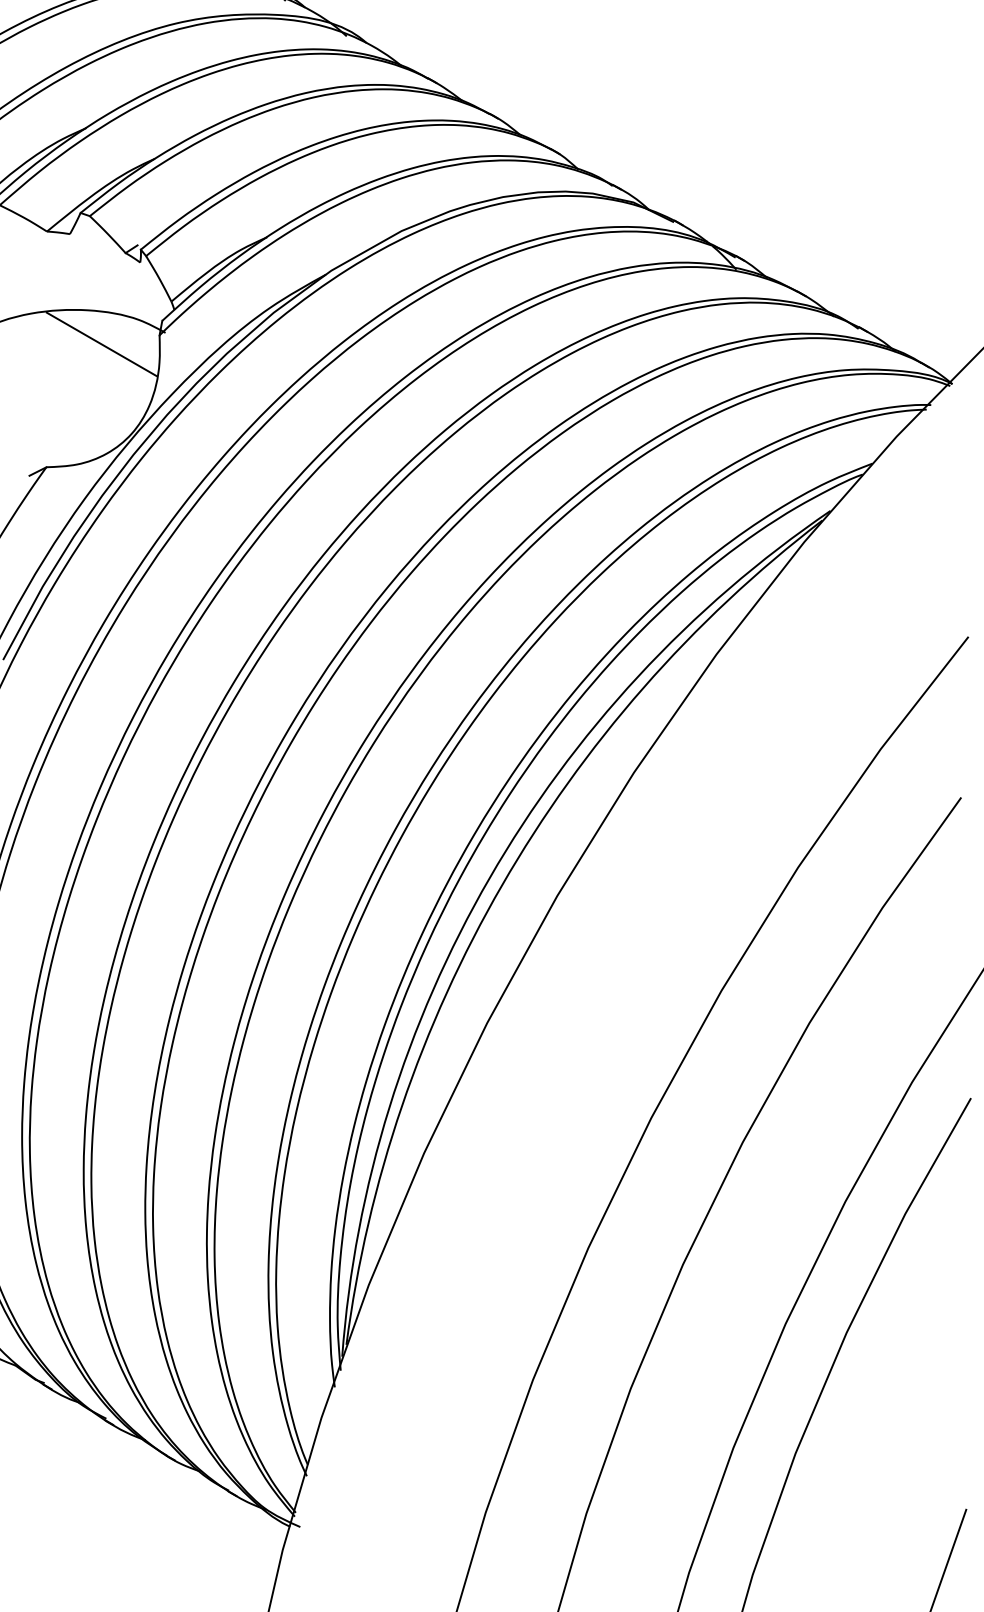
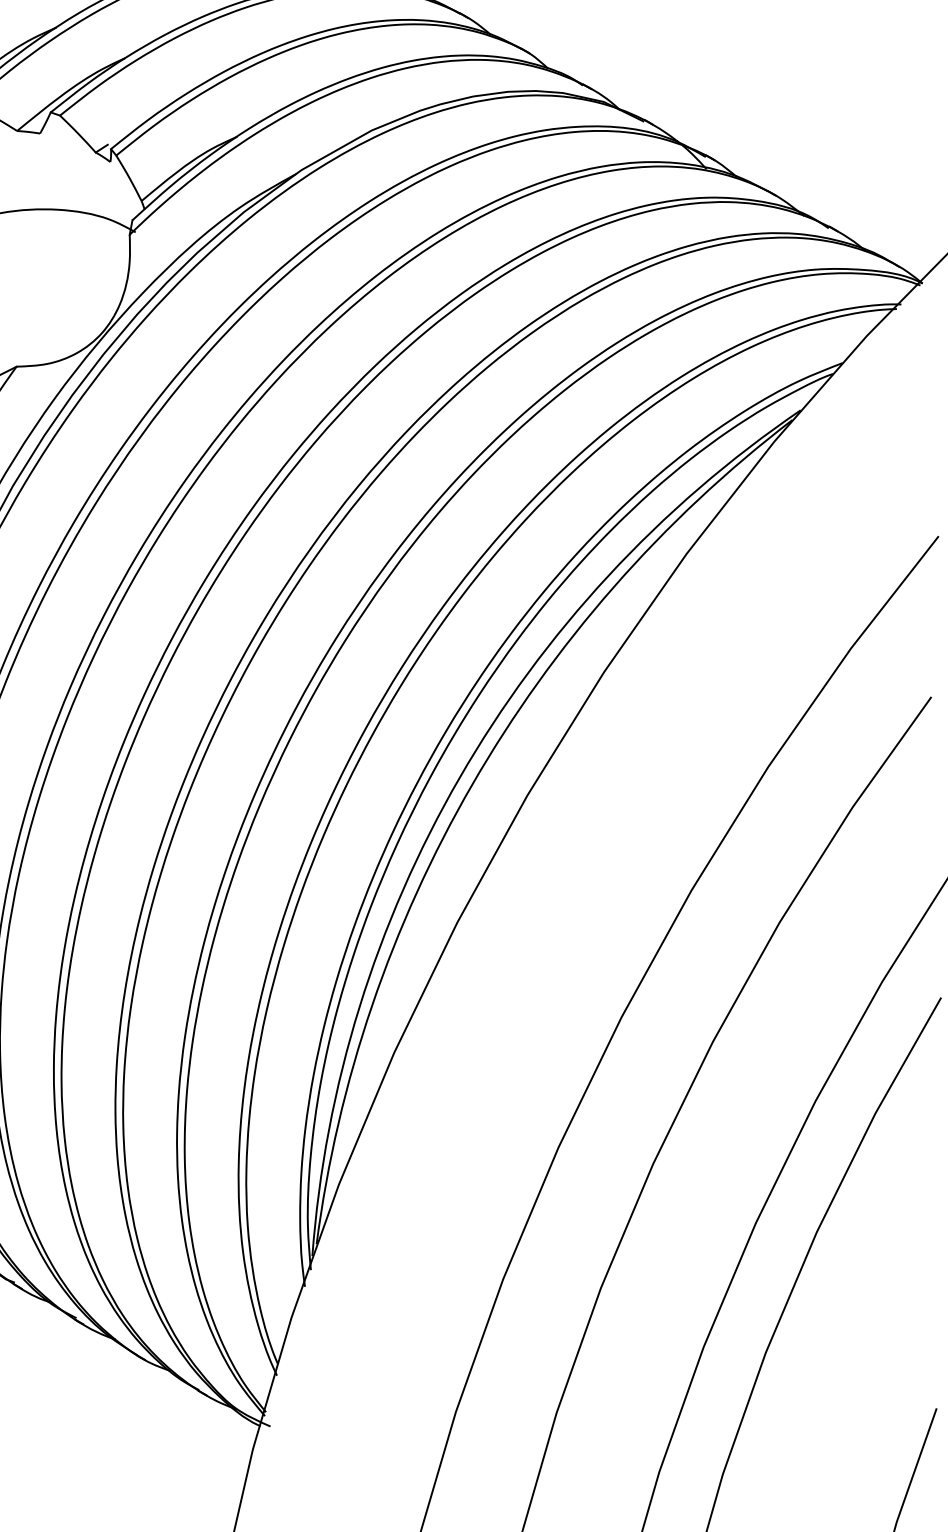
line: (101, 343) -> (71, 242), removed

